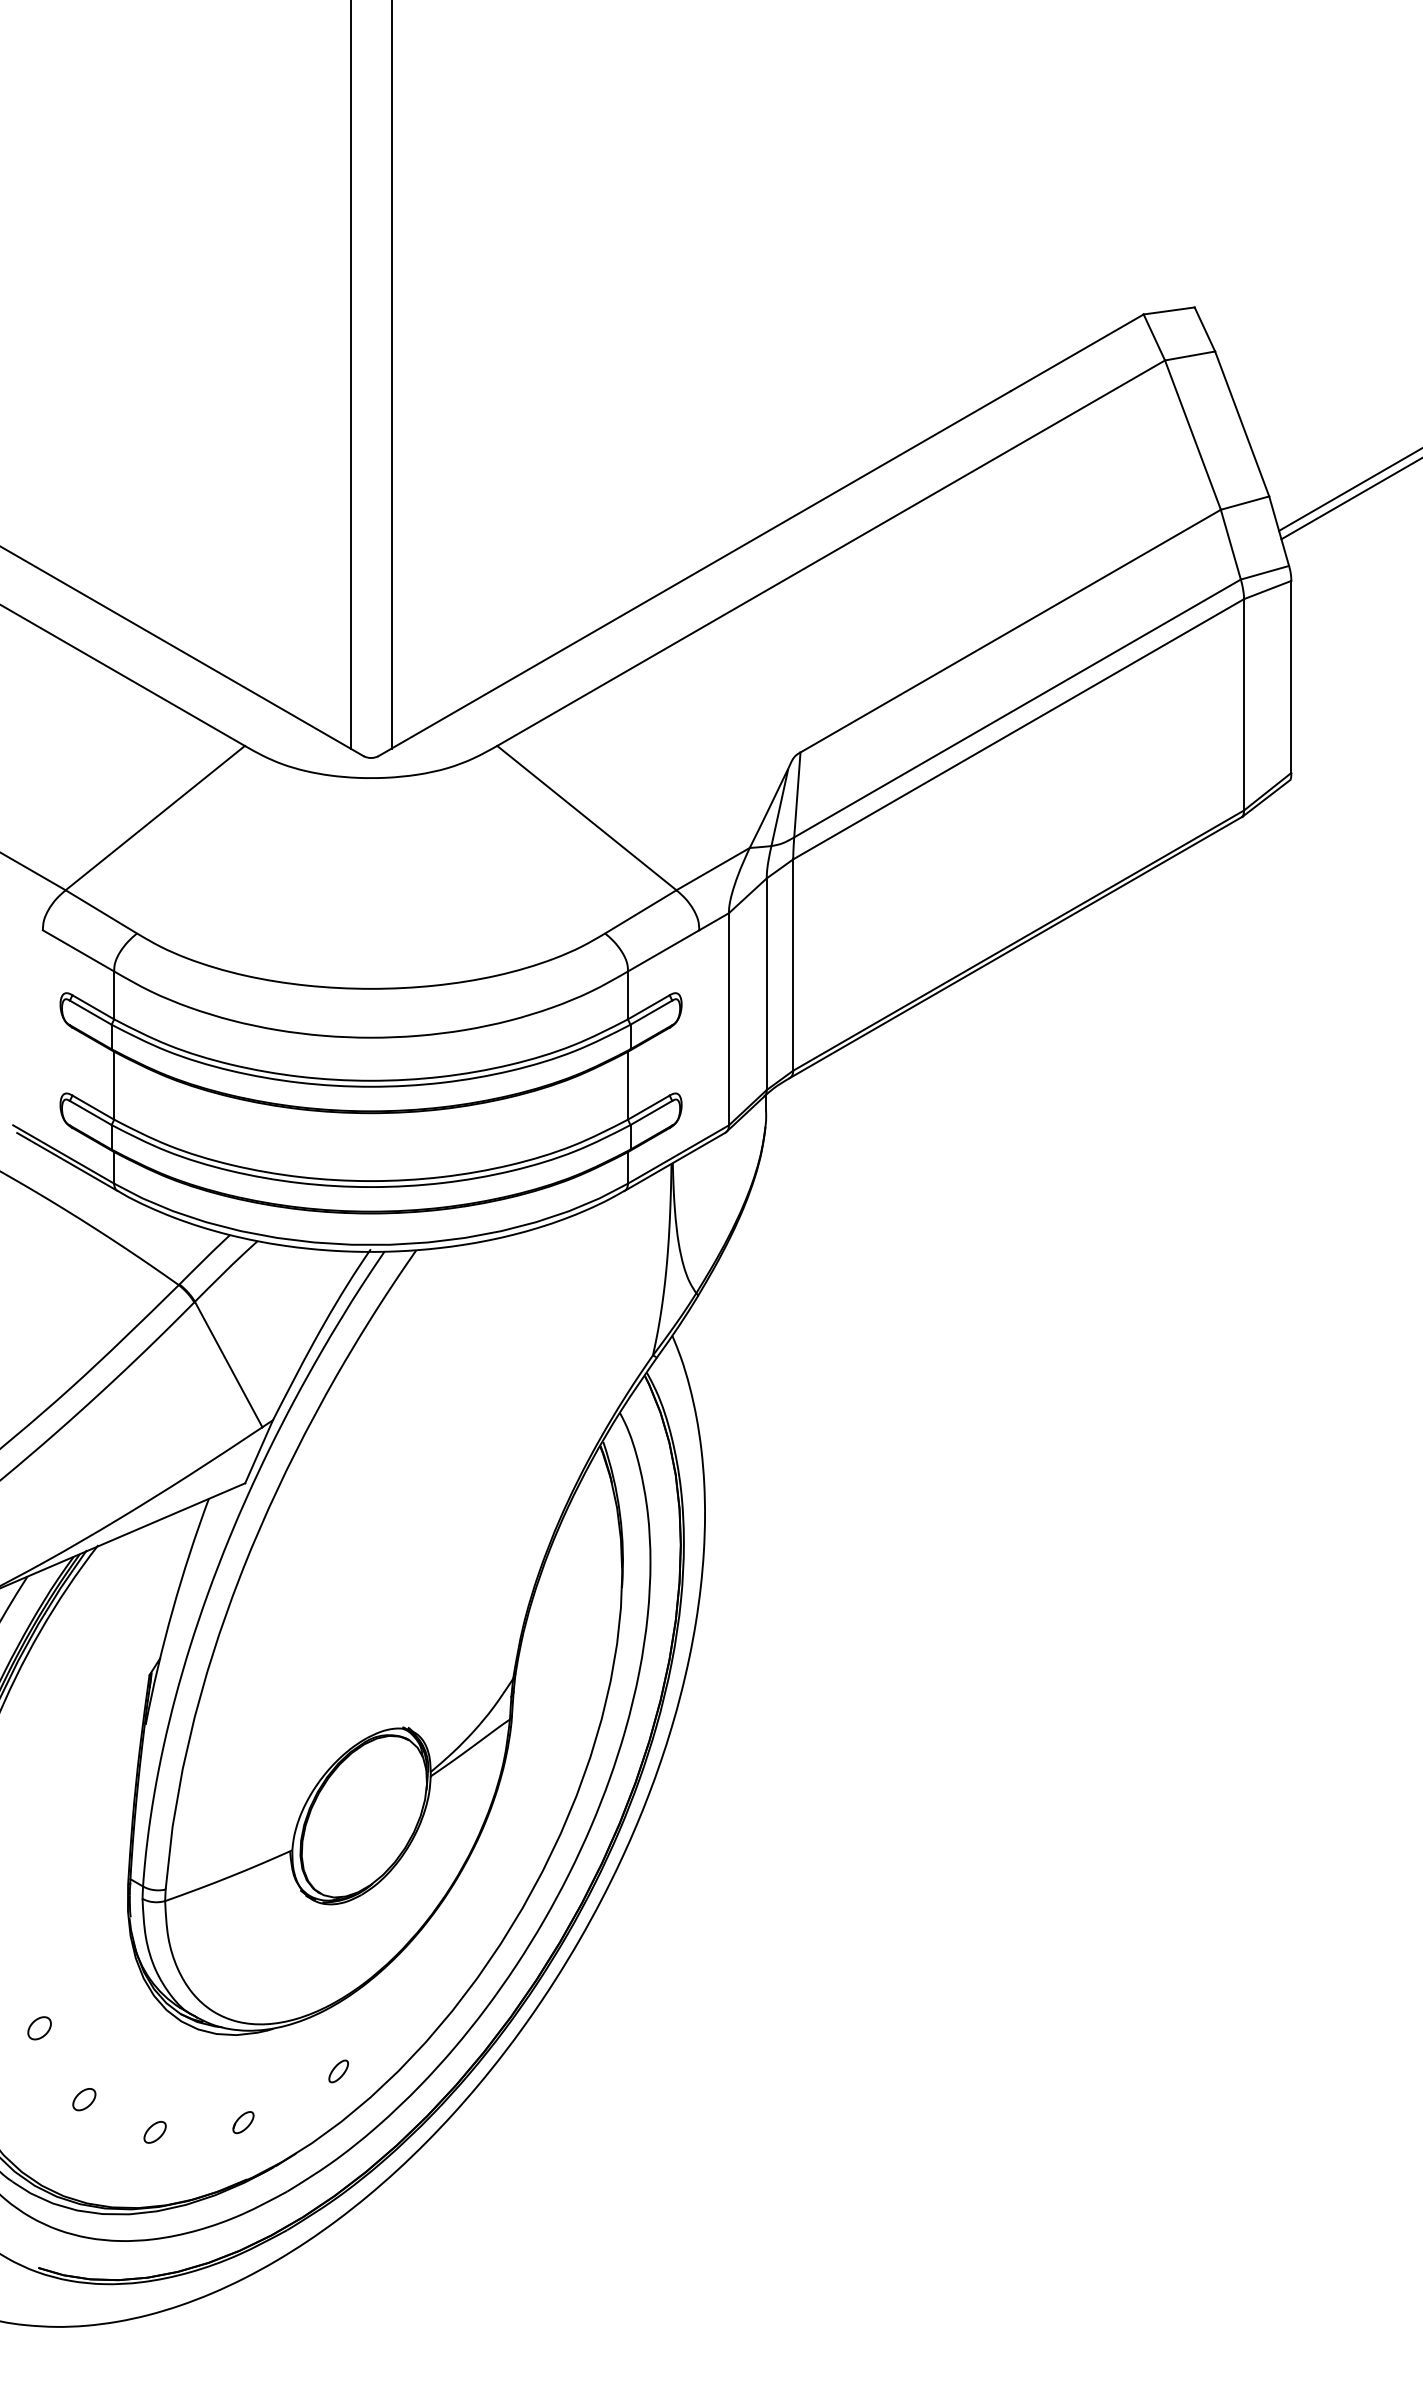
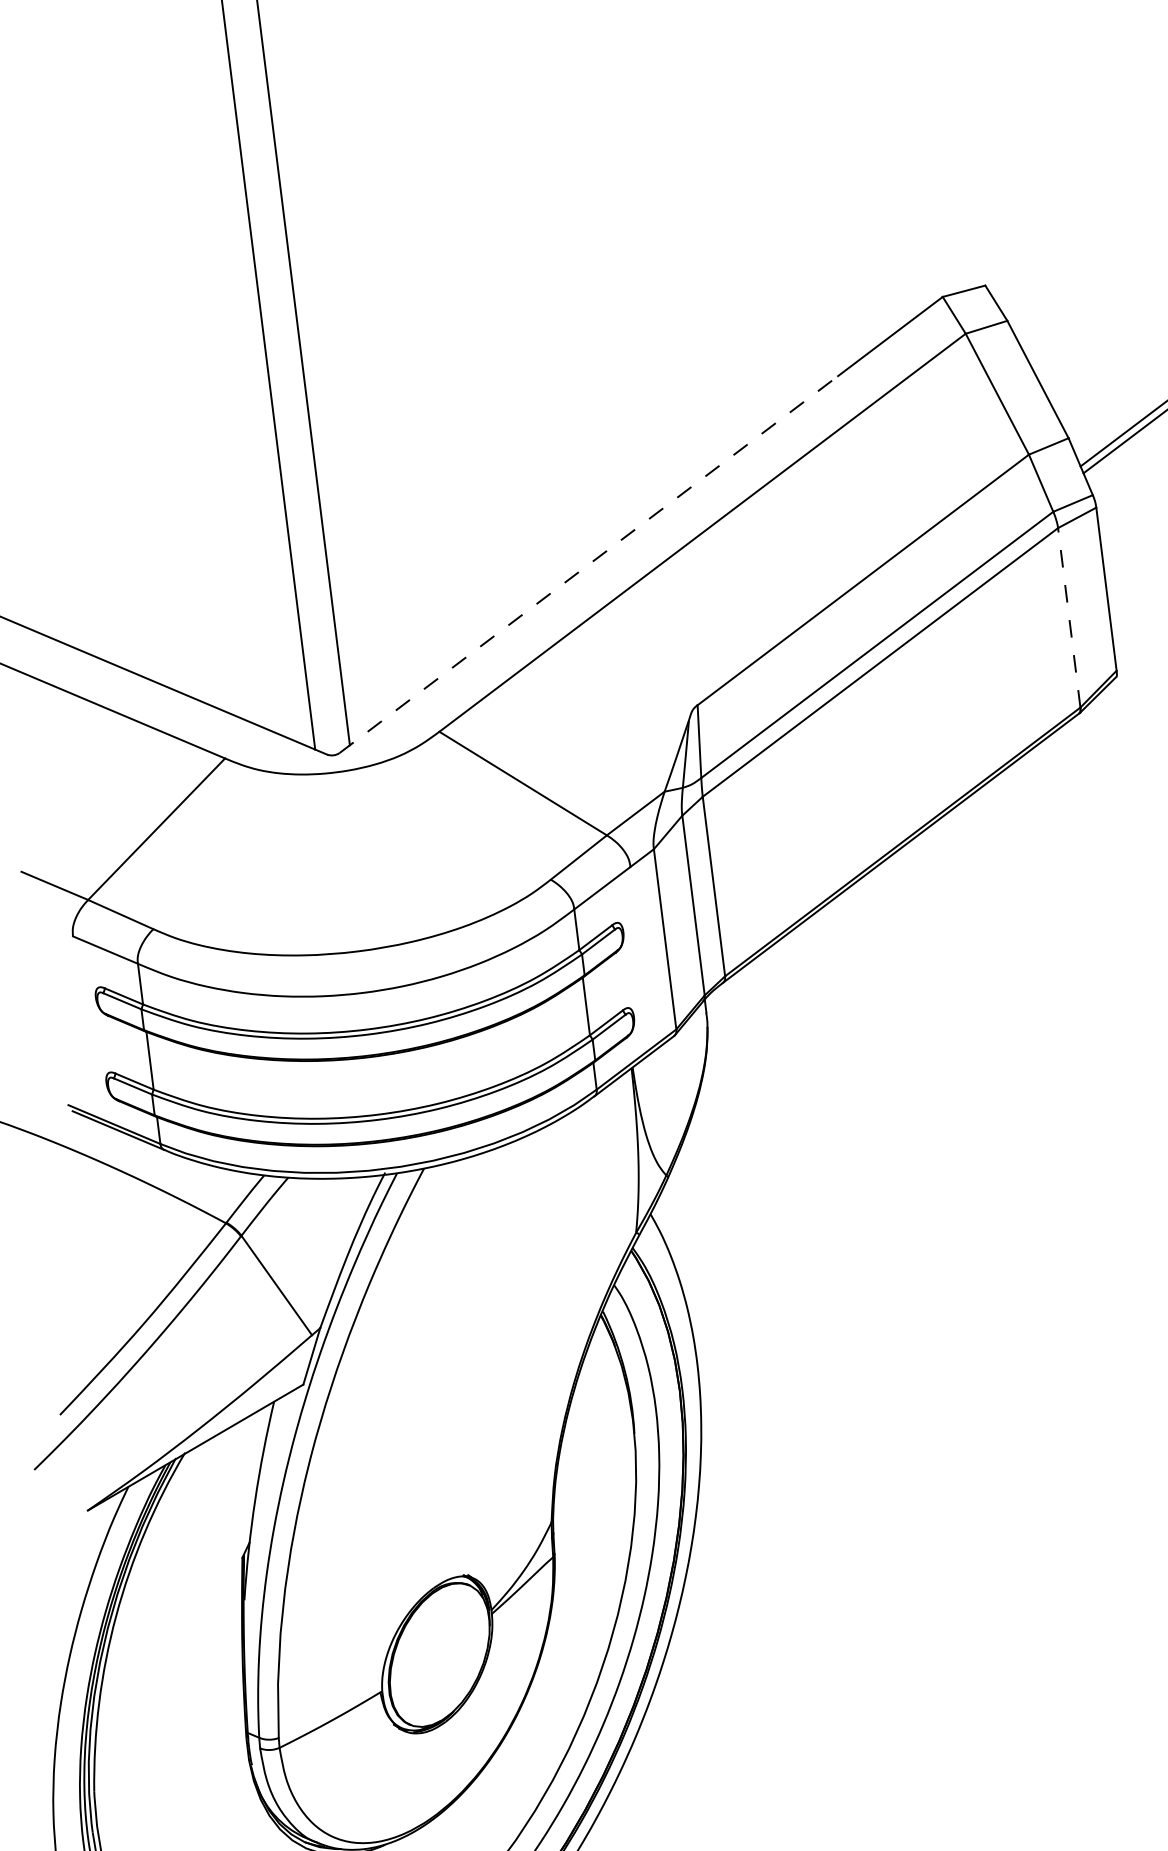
line: (695, 573) -> (589, 564), solid -> dashed
line: (1244, 704) -> (1069, 617), solid -> dashed

